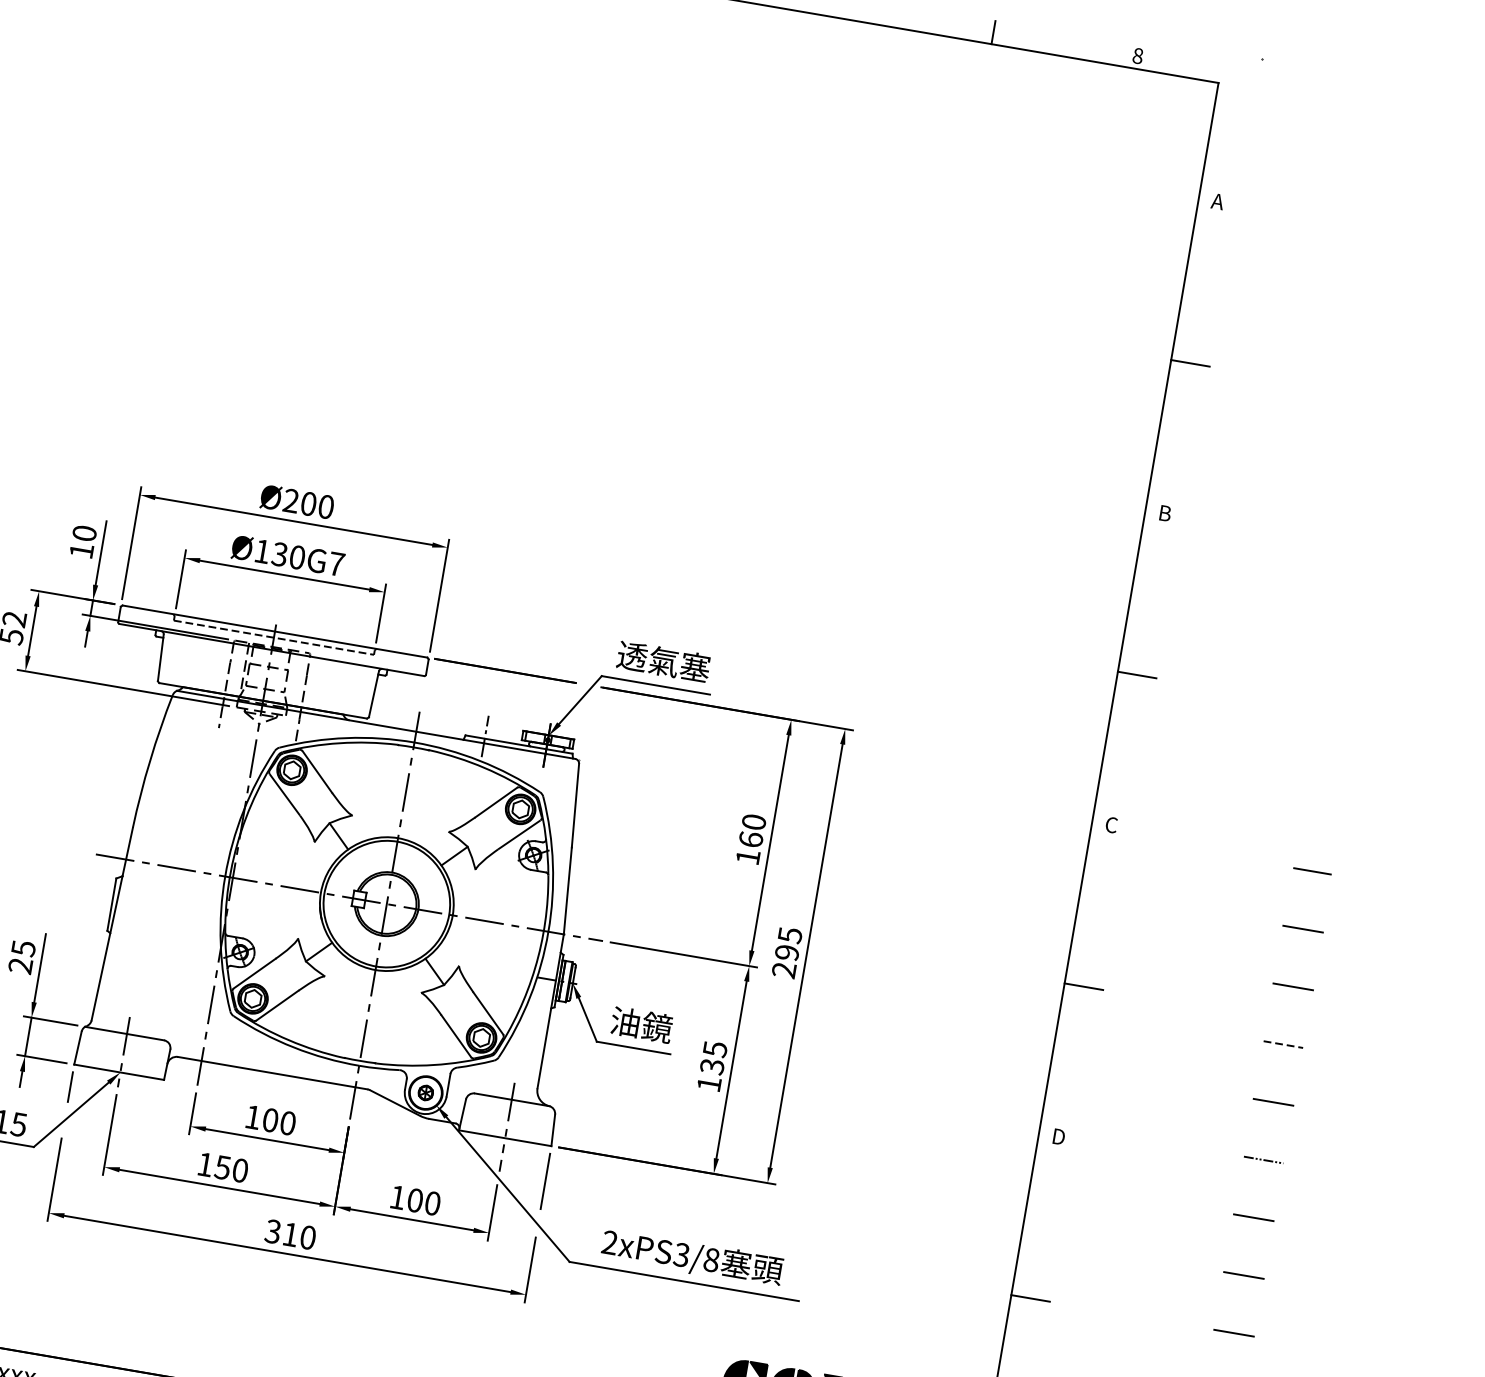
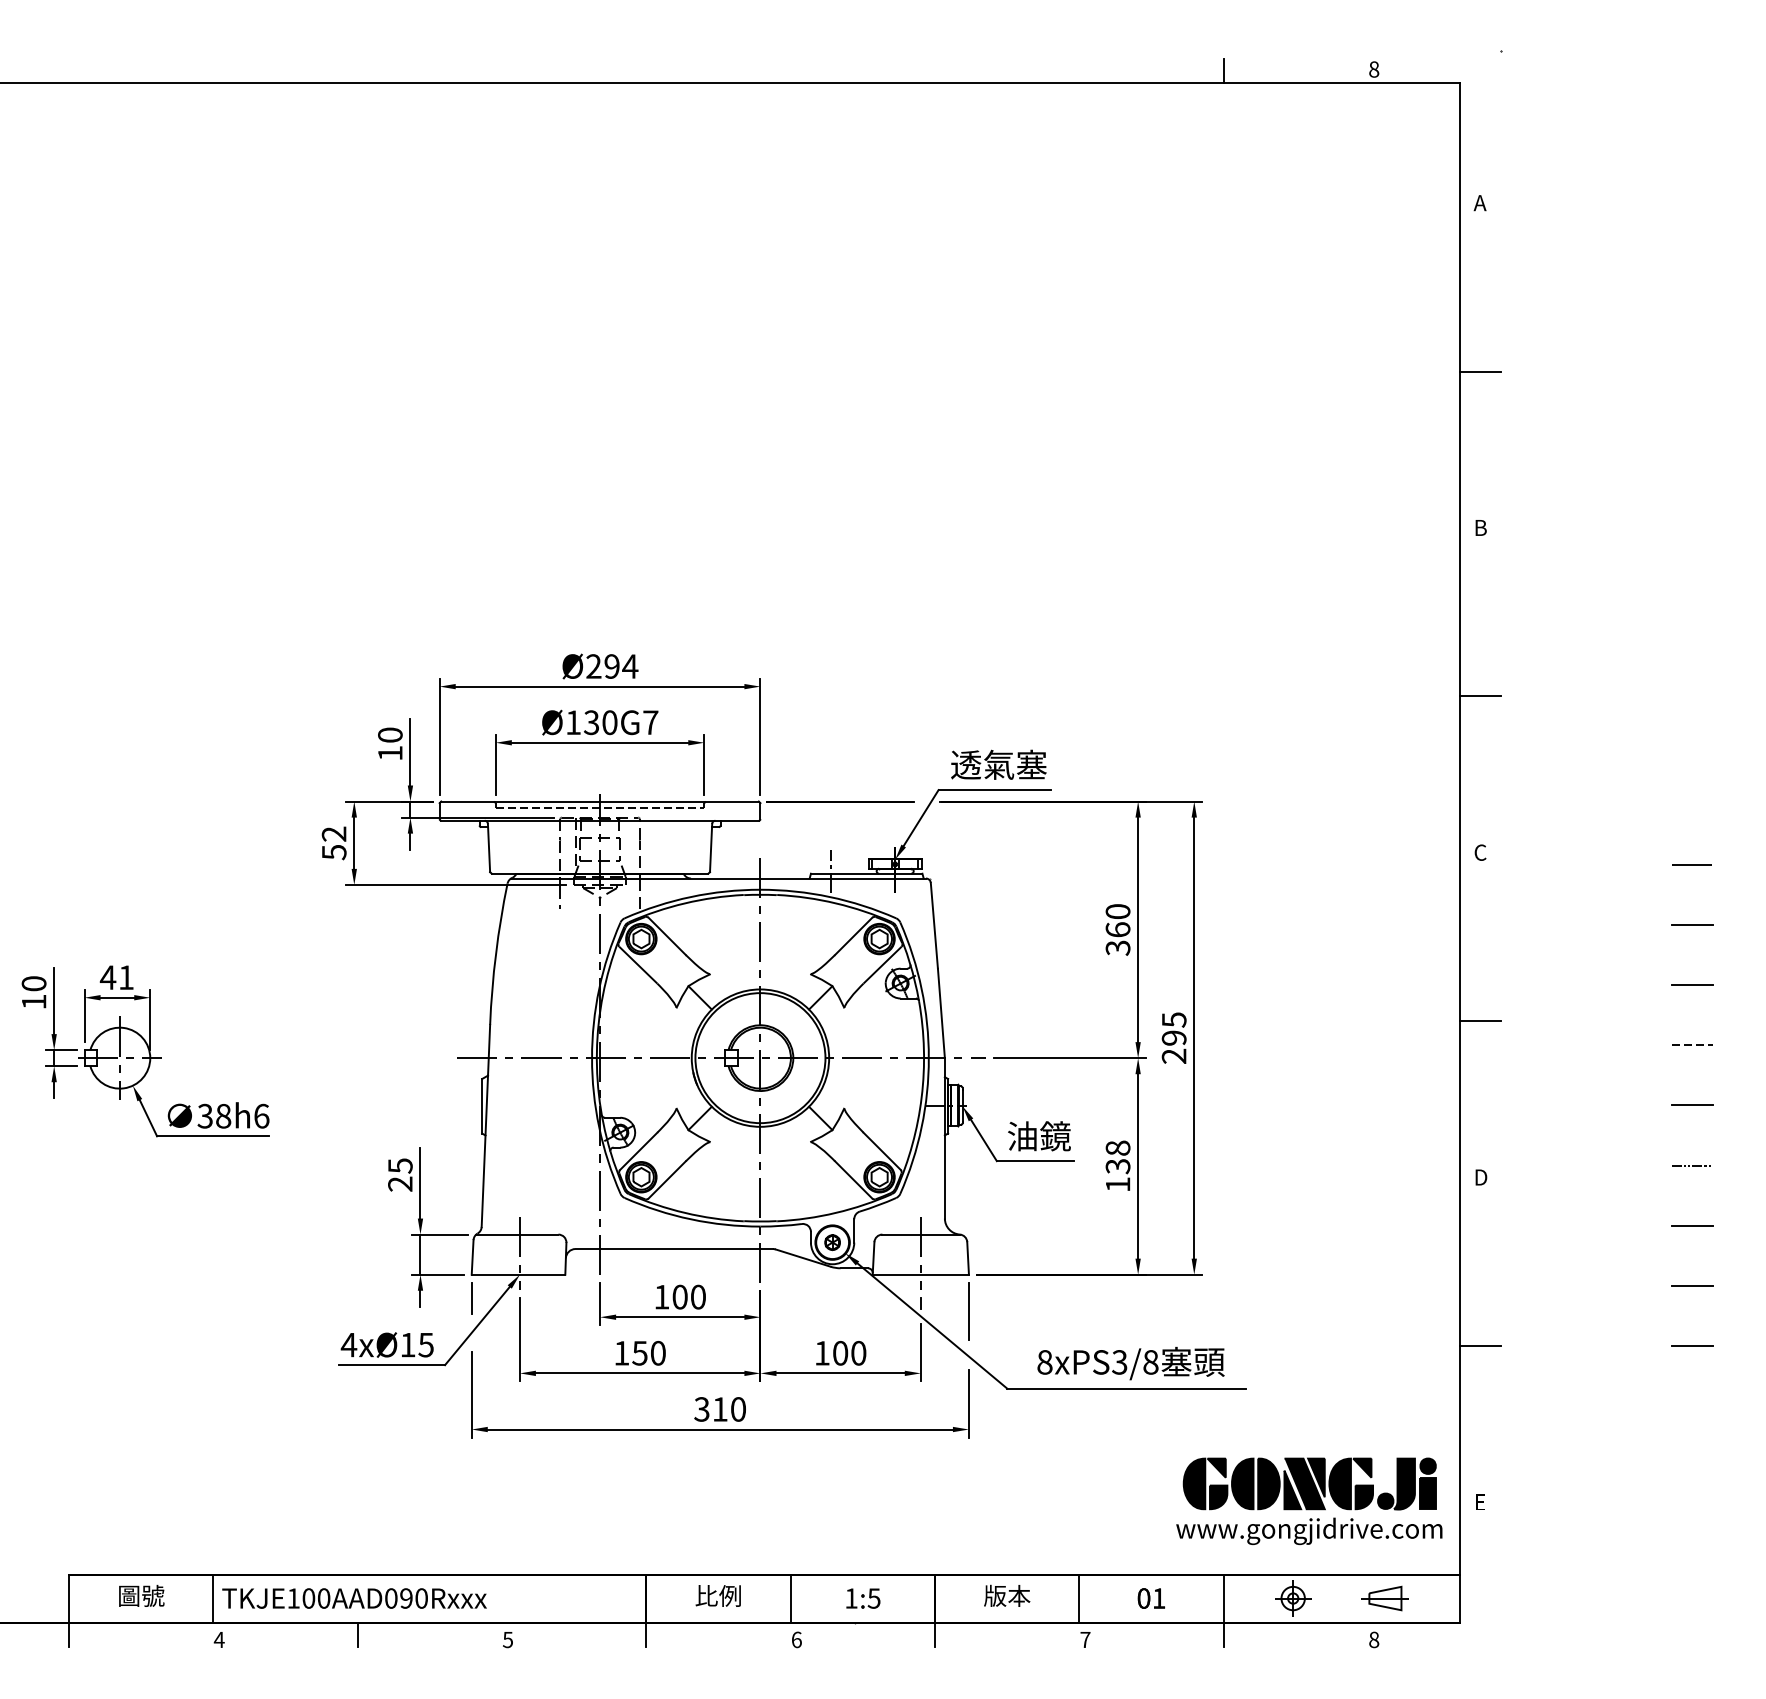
text: (317, 505) -> (621, 666), Ø200 -> Ø294
text: (747, 856) -> (1117, 947), 160 -> 360
text: (714, 1049) -> (1117, 1148), 135 -> 138
text: (609, 1242) -> (1044, 1362), 2xPS3/8 -> 8xPS3/8

